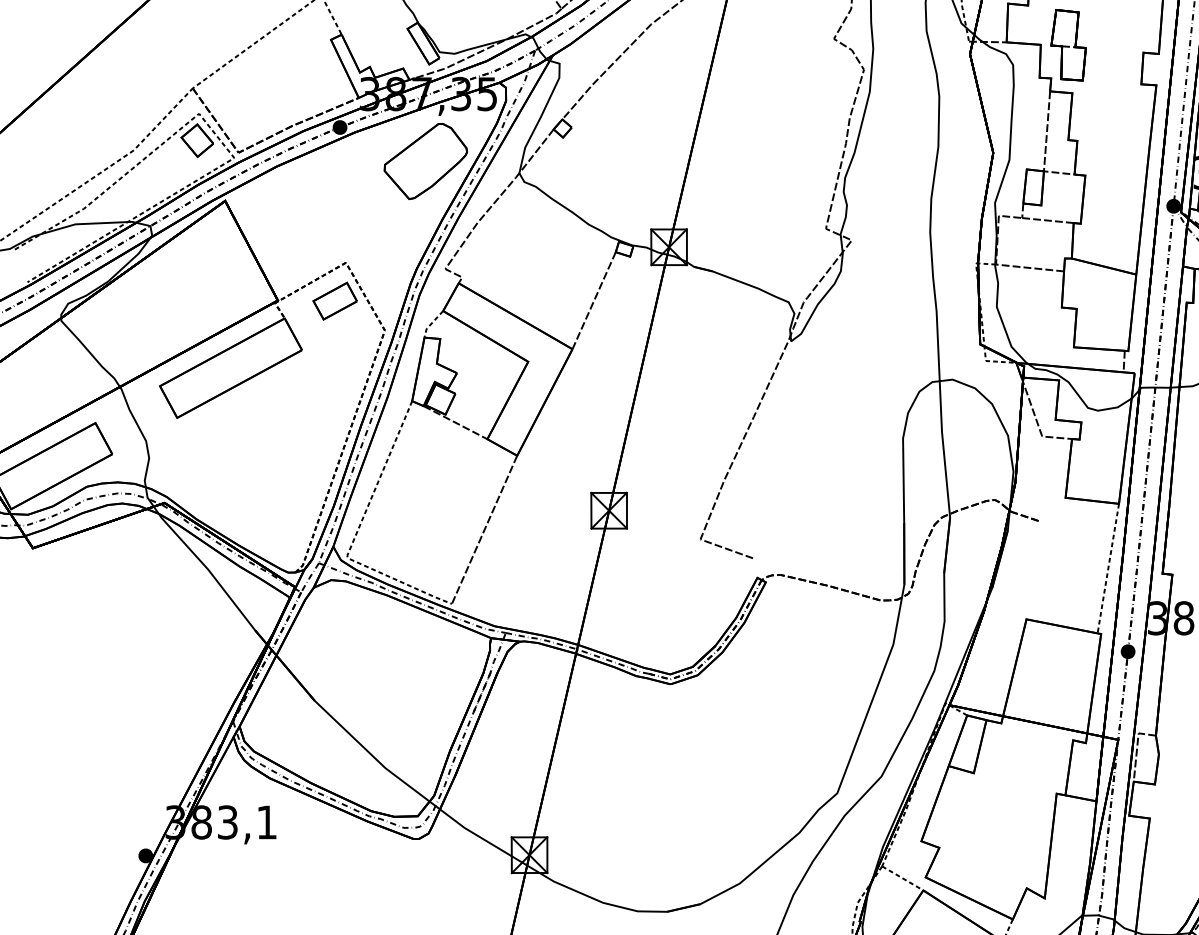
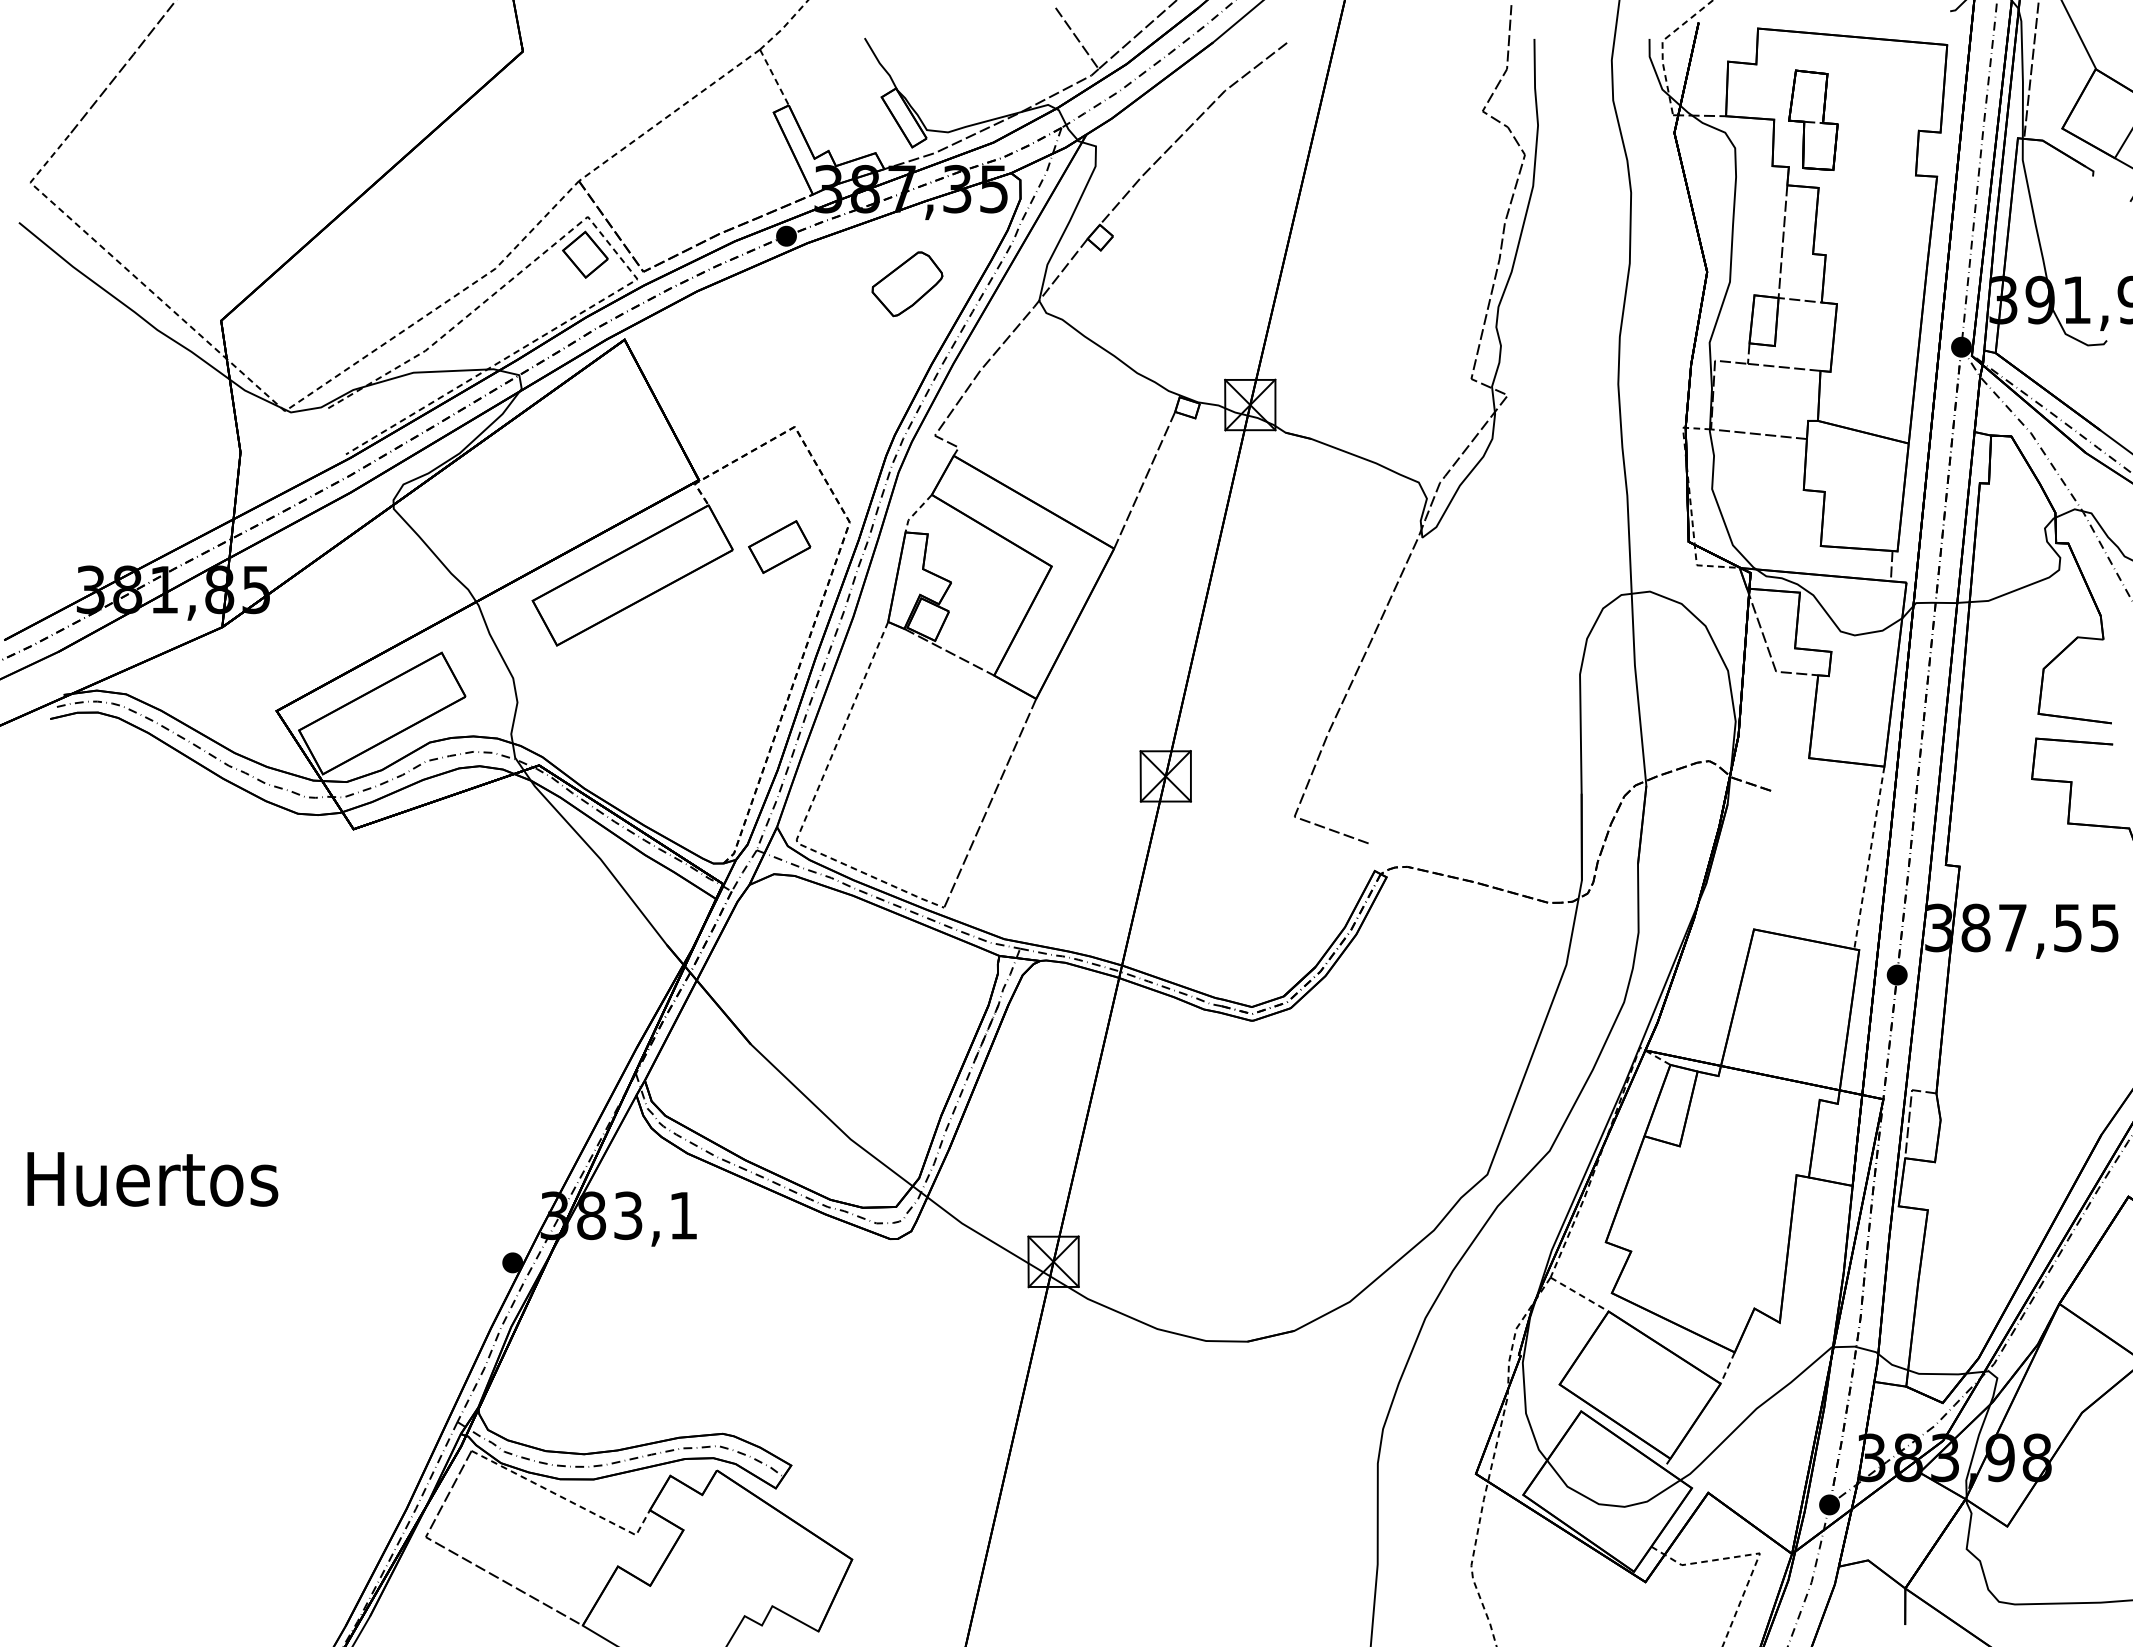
part: (425, 161) -> (907, 284), size x0.6
part: (335, 300) -> (779, 546), moved

